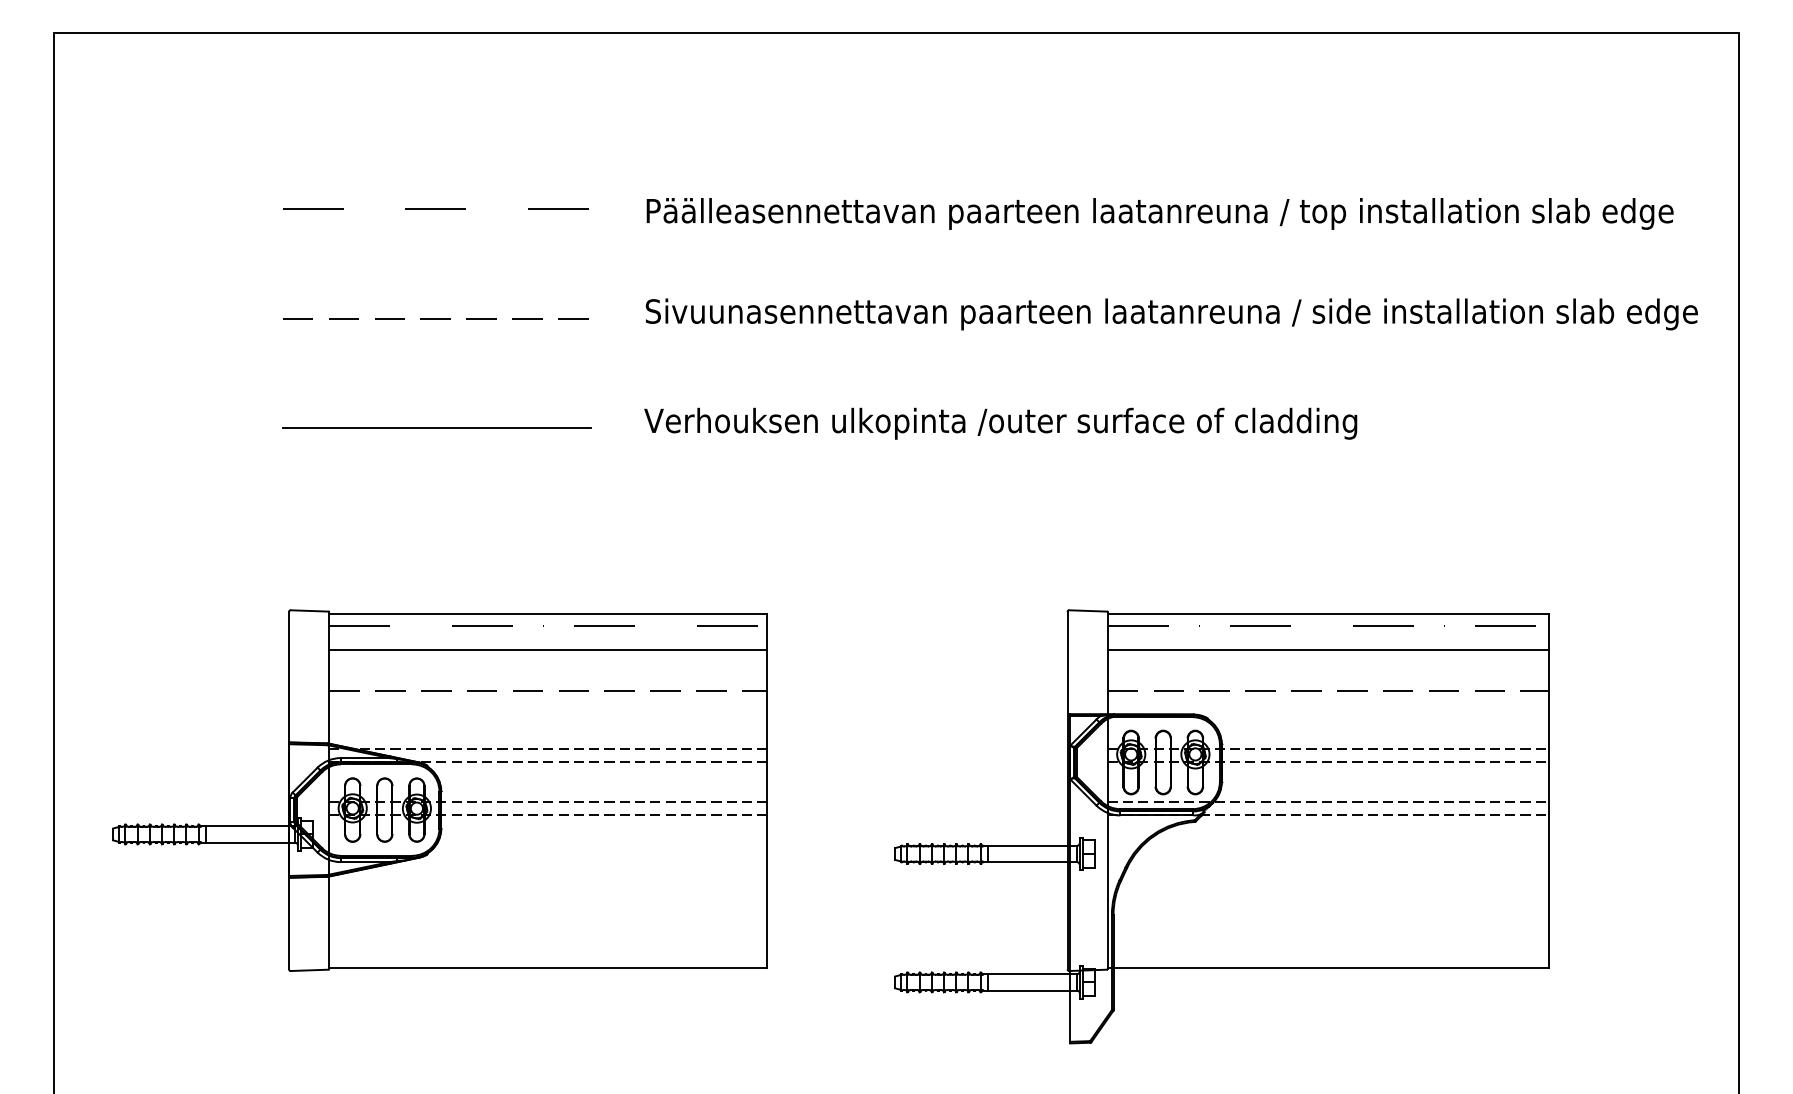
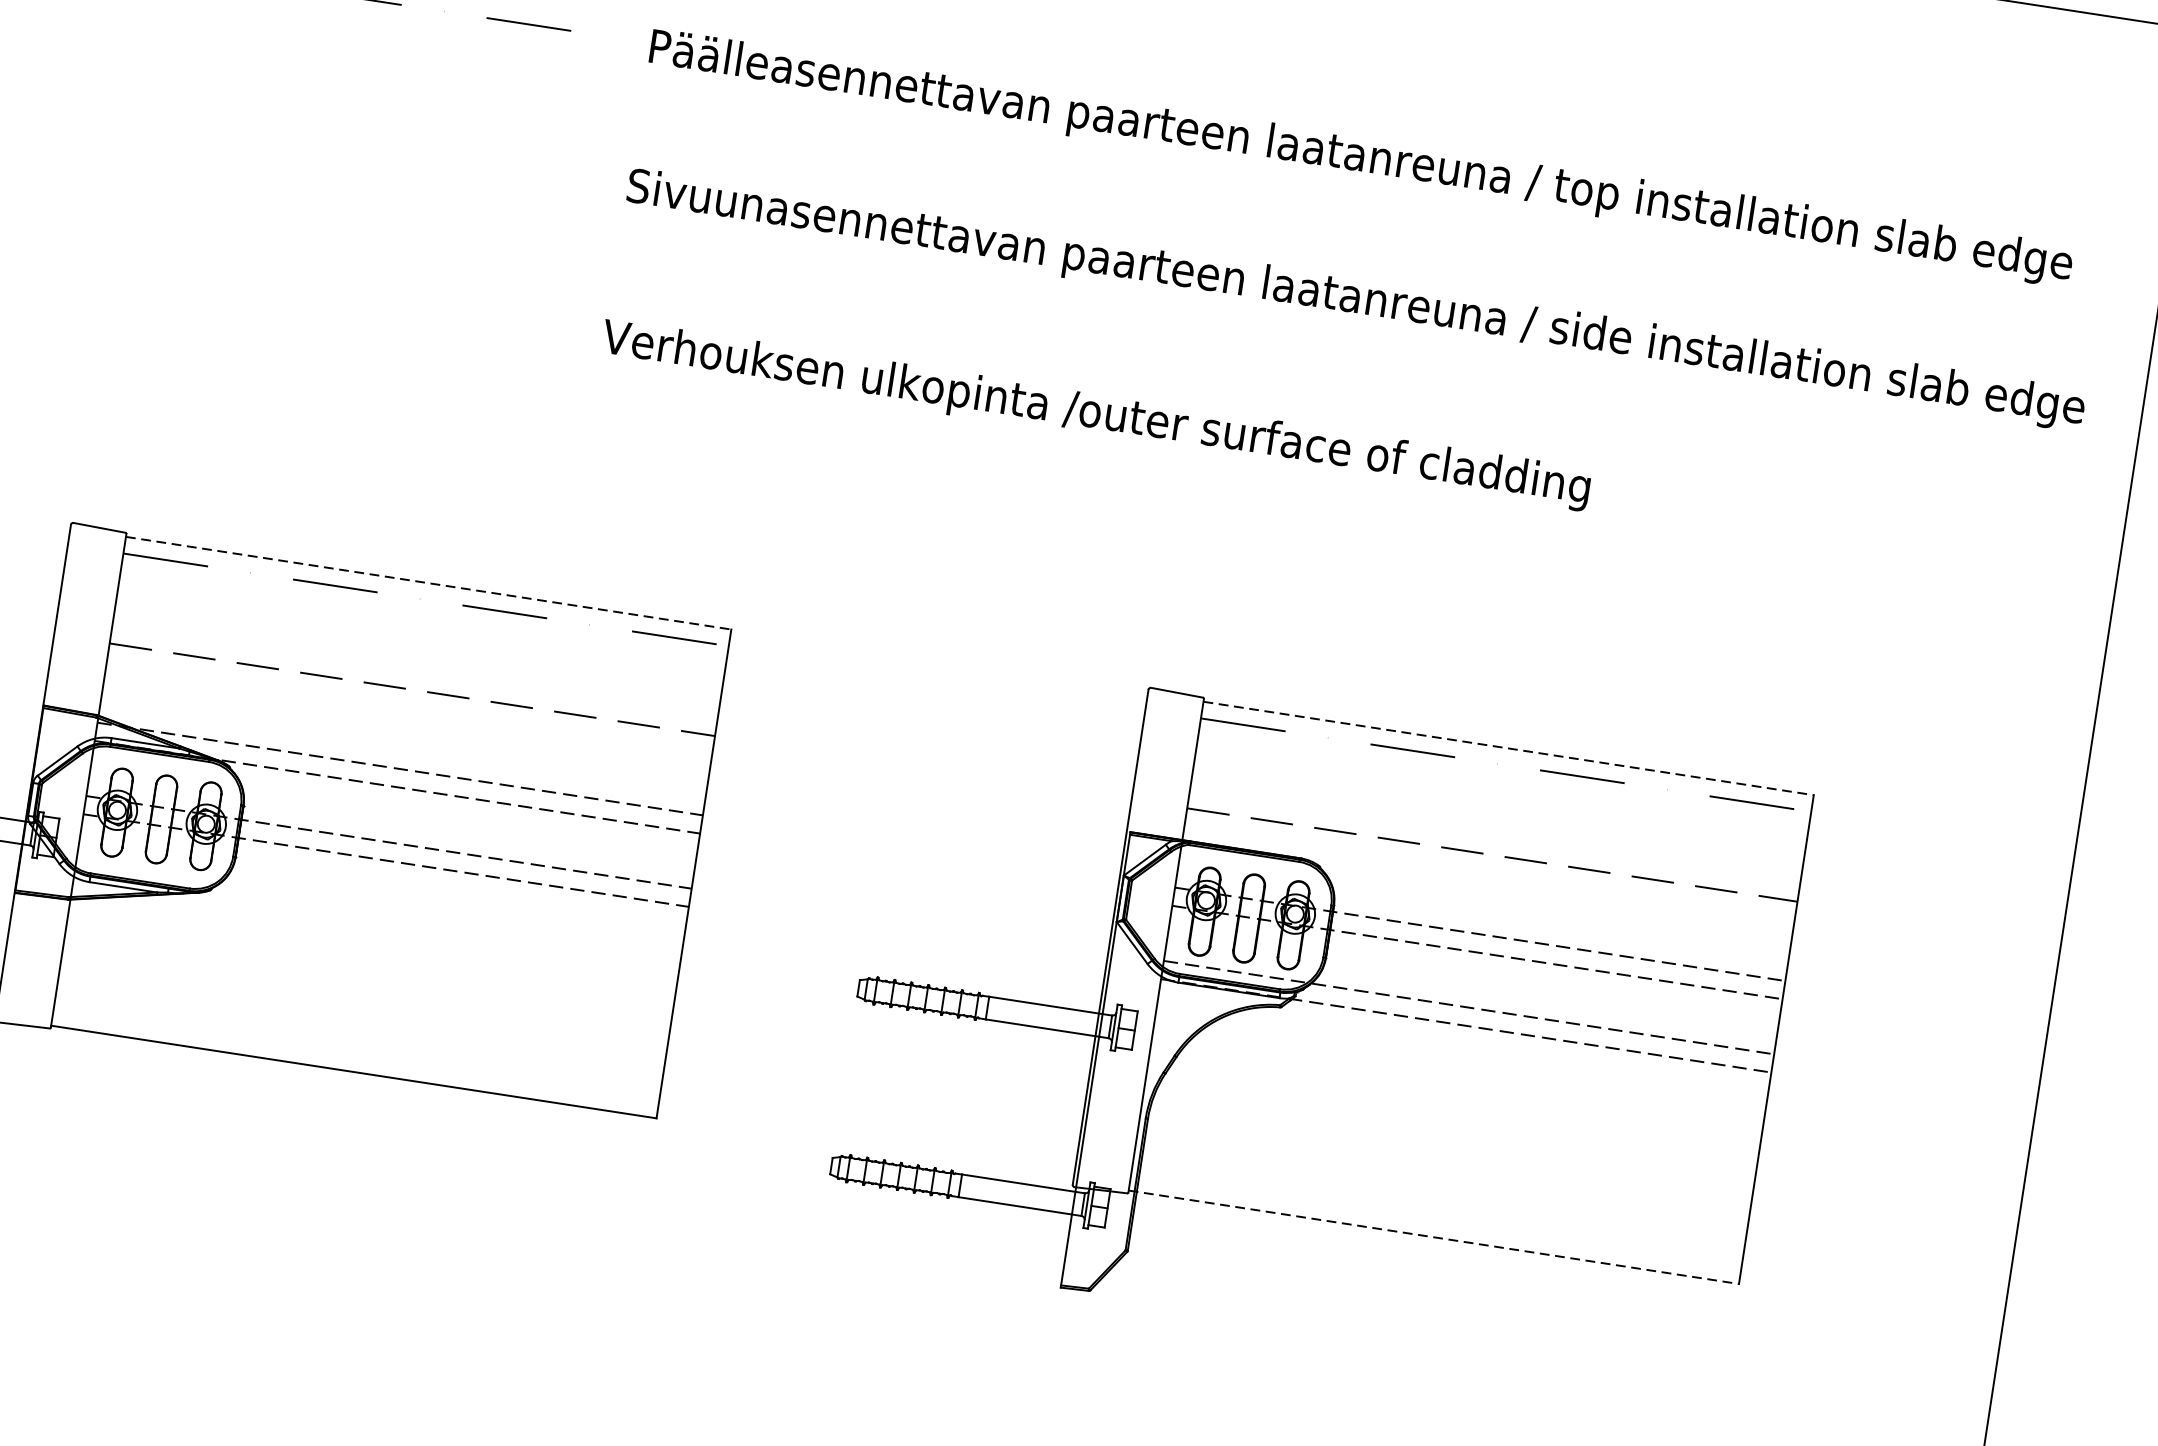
line: (435, 318) -> (335, 149), removed
line: (436, 427) -> (314, 300), removed
line: (547, 614) -> (428, 583), solid -> dashed
line: (1328, 614) -> (1509, 748), solid -> dashed
line: (547, 649) -> (420, 631), removed
line: (1327, 649) -> (1500, 796), removed
line: (1328, 967) -> (1434, 1237), solid -> dashed

